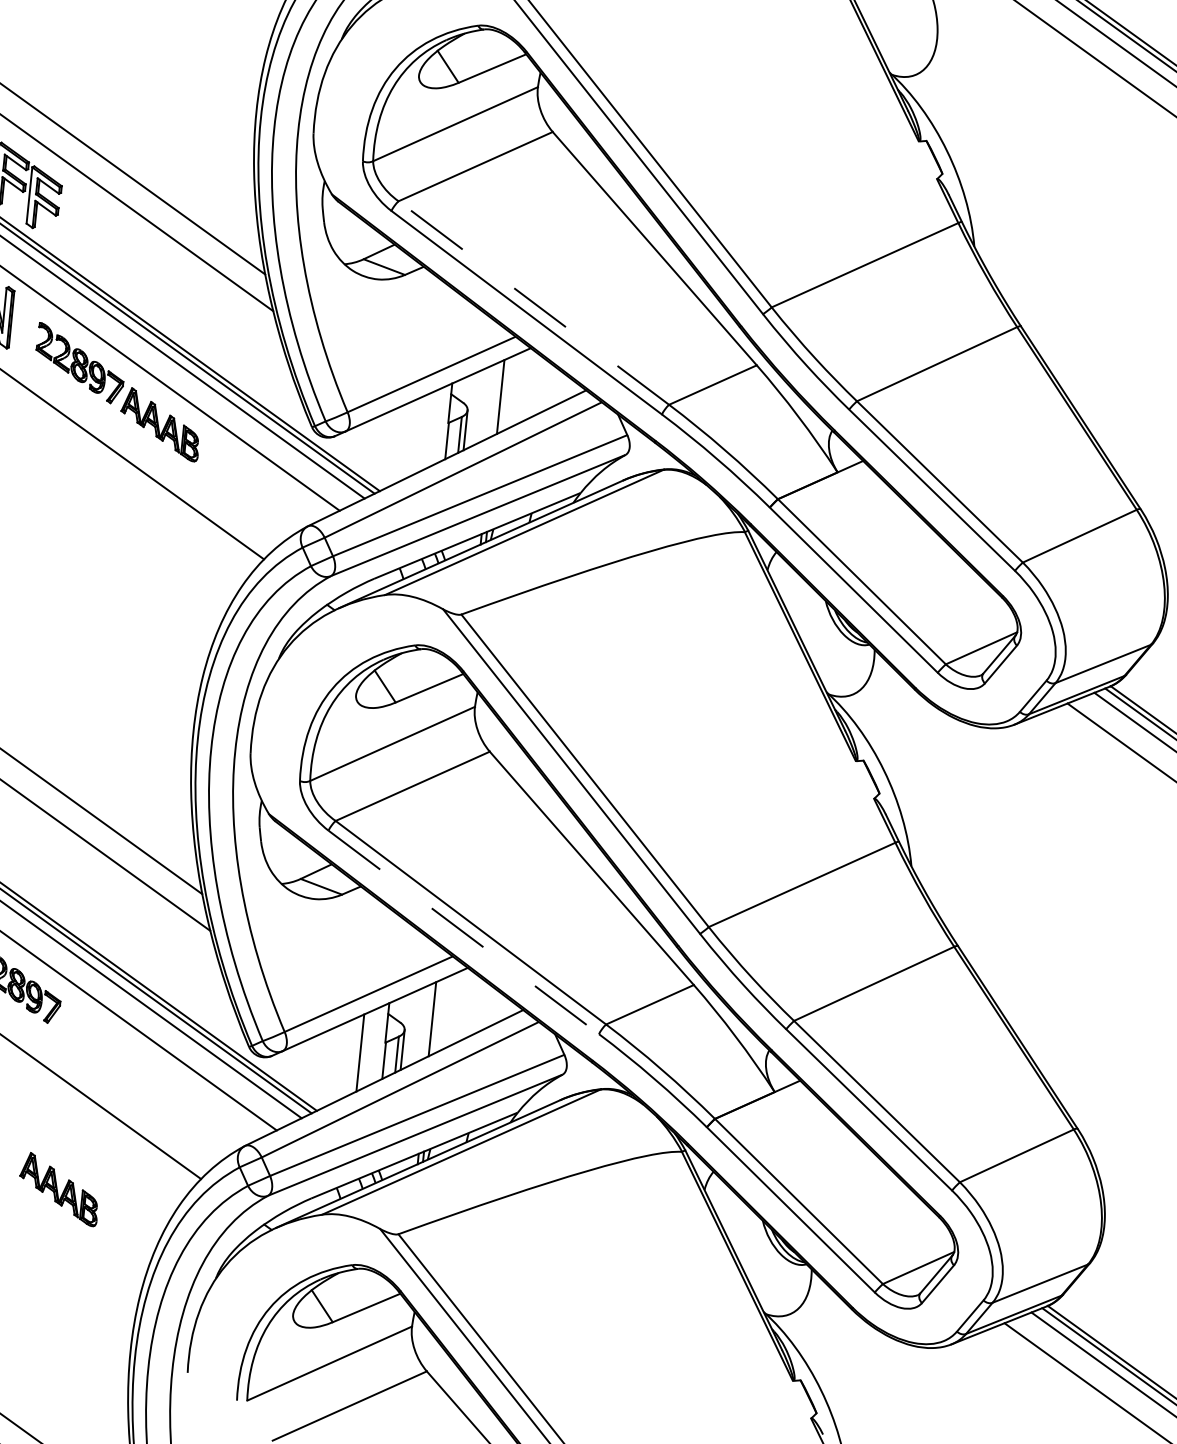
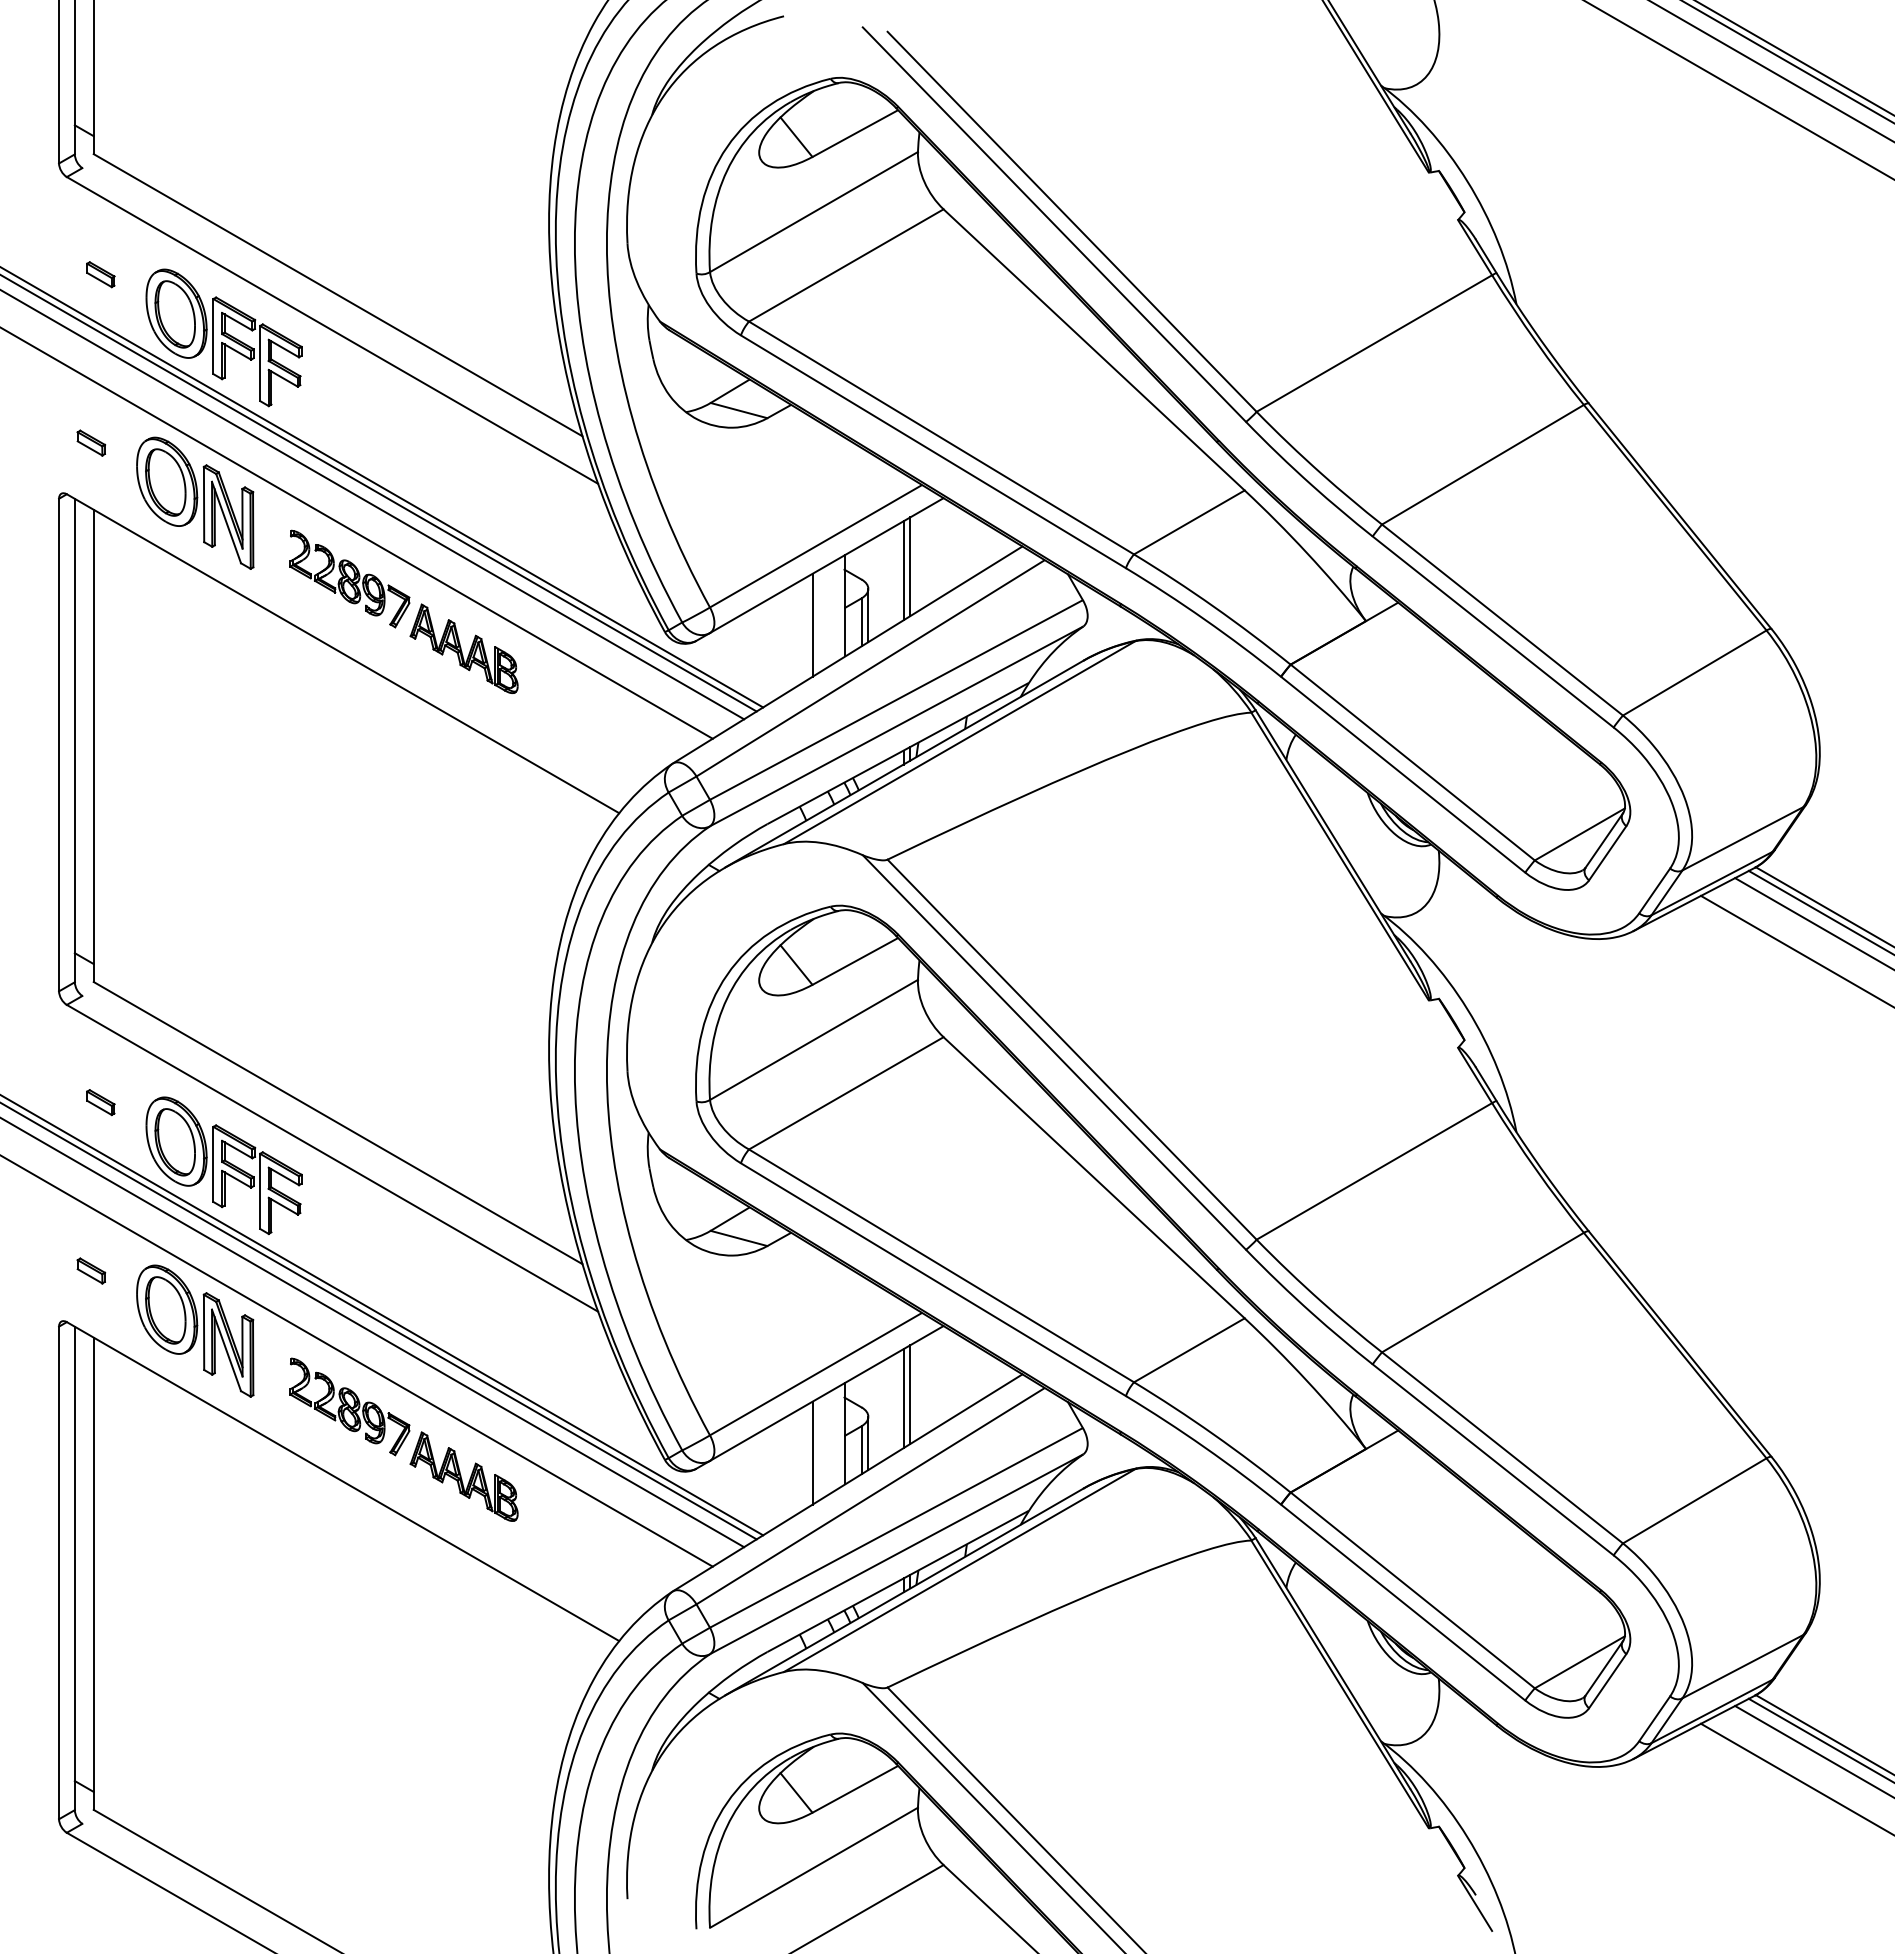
line: (533, 303) -> (941, 438), dashed -> solid
line: (495, 399) -> (903, 570), added
line: (423, 432) -> (812, 624), added
line: (463, 932) -> (933, 1279), dashed -> solid
line: (437, 1016) -> (910, 1394), added
part: (58, 1189) -> (463, 1476), moved

